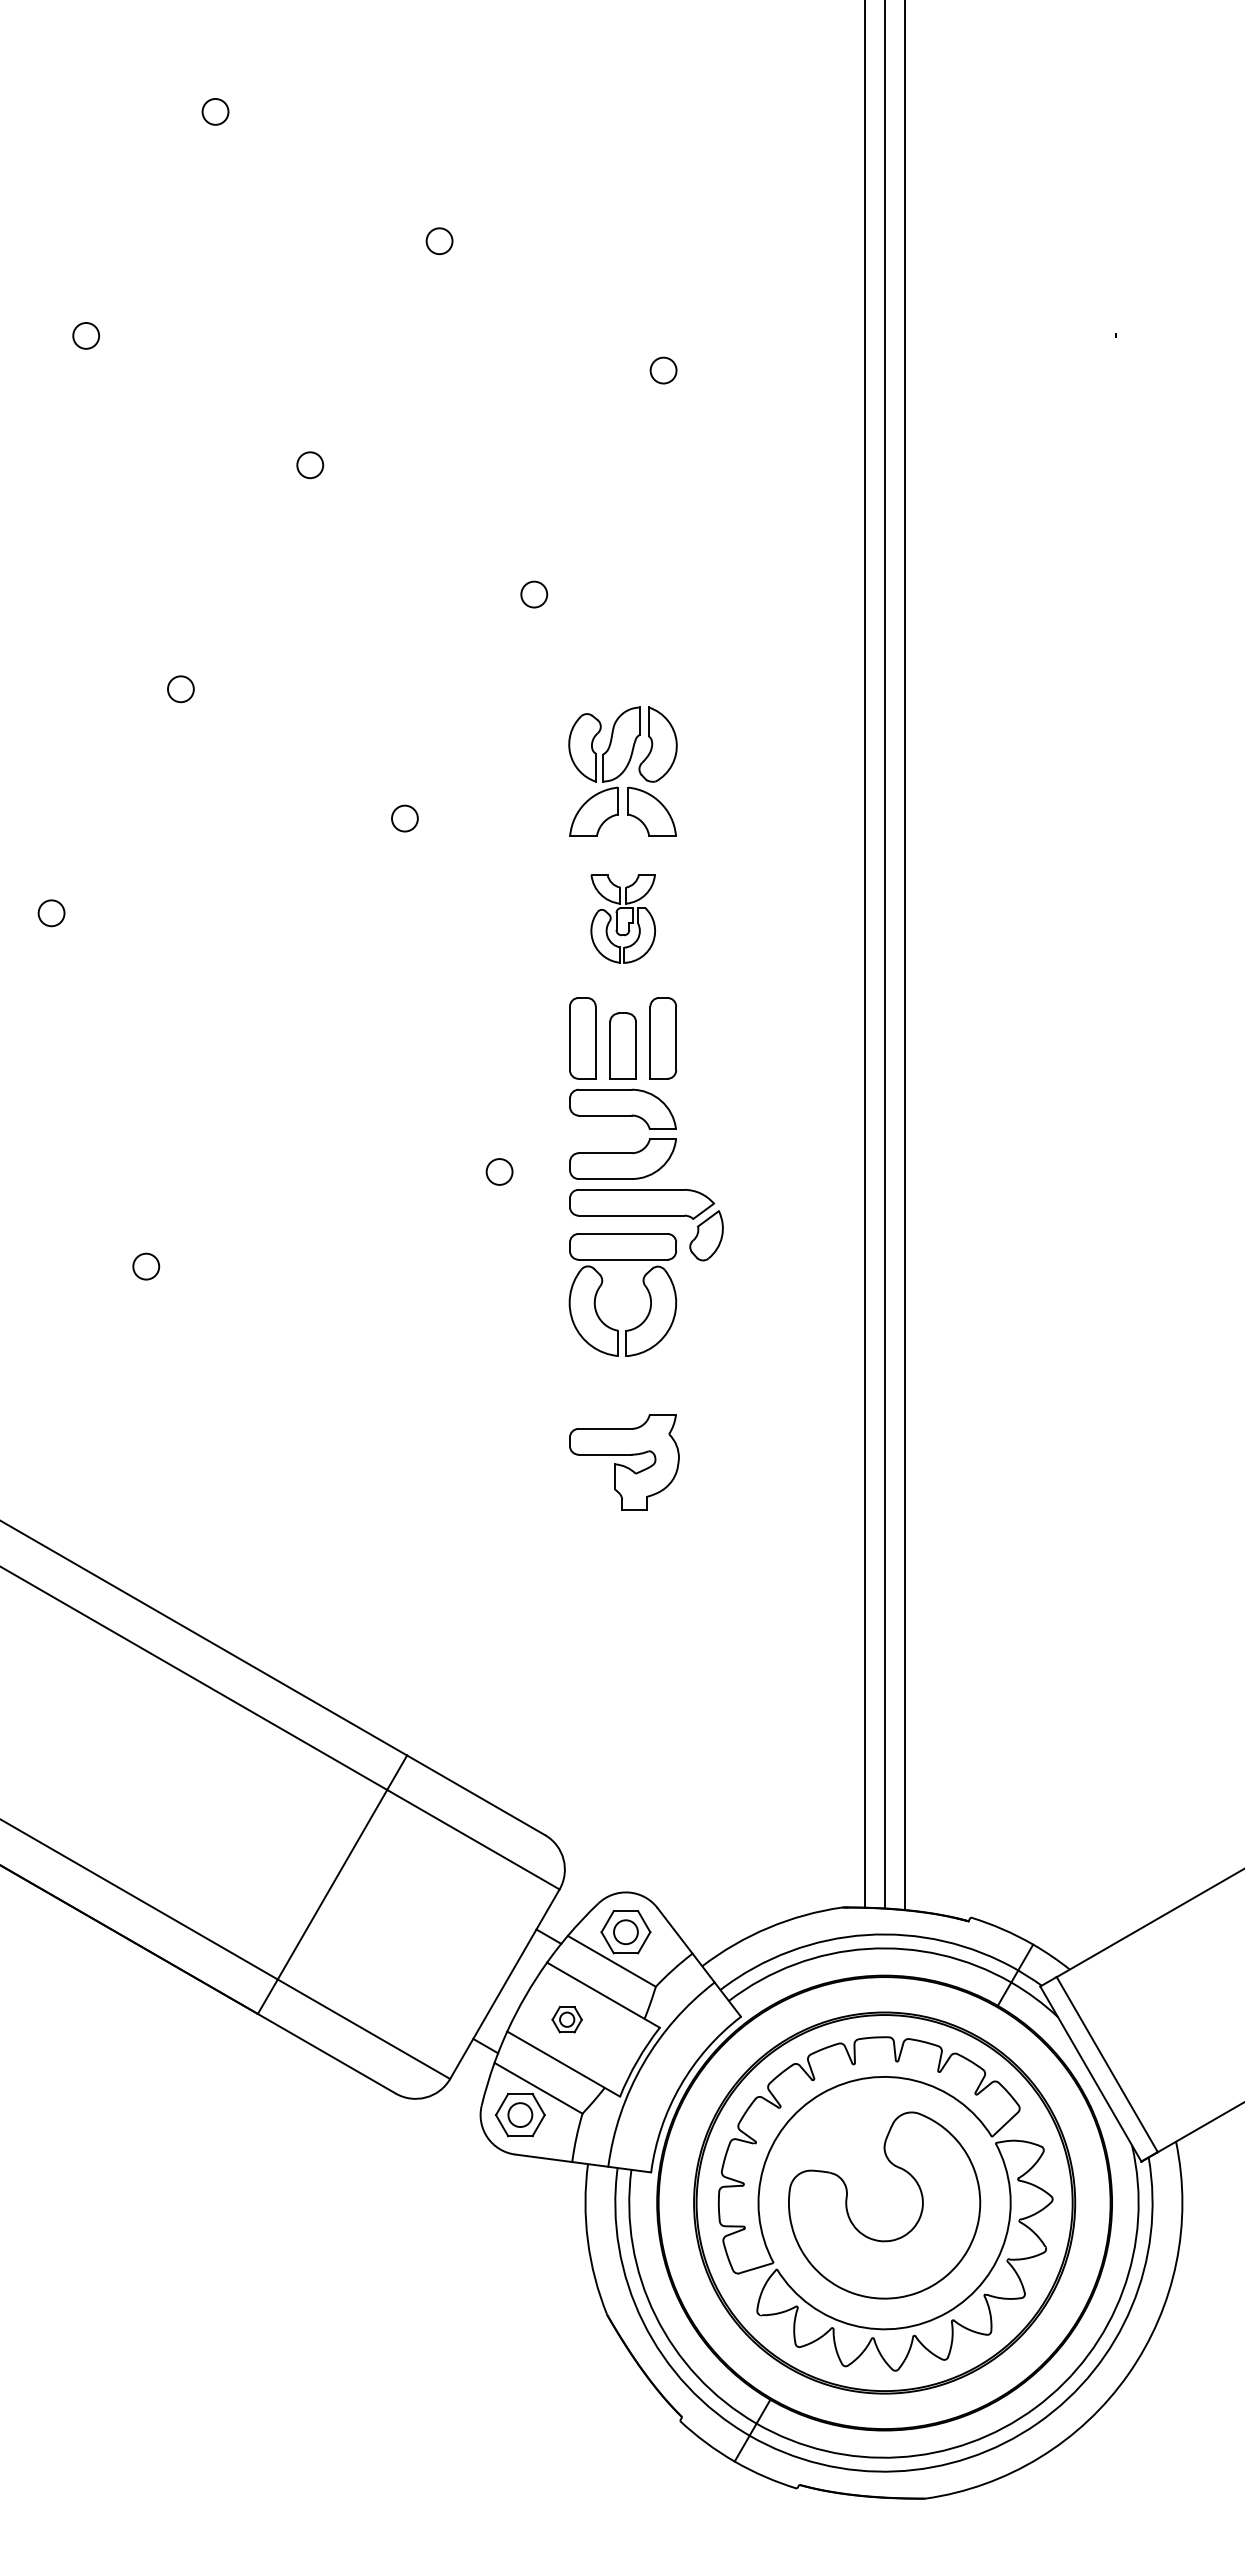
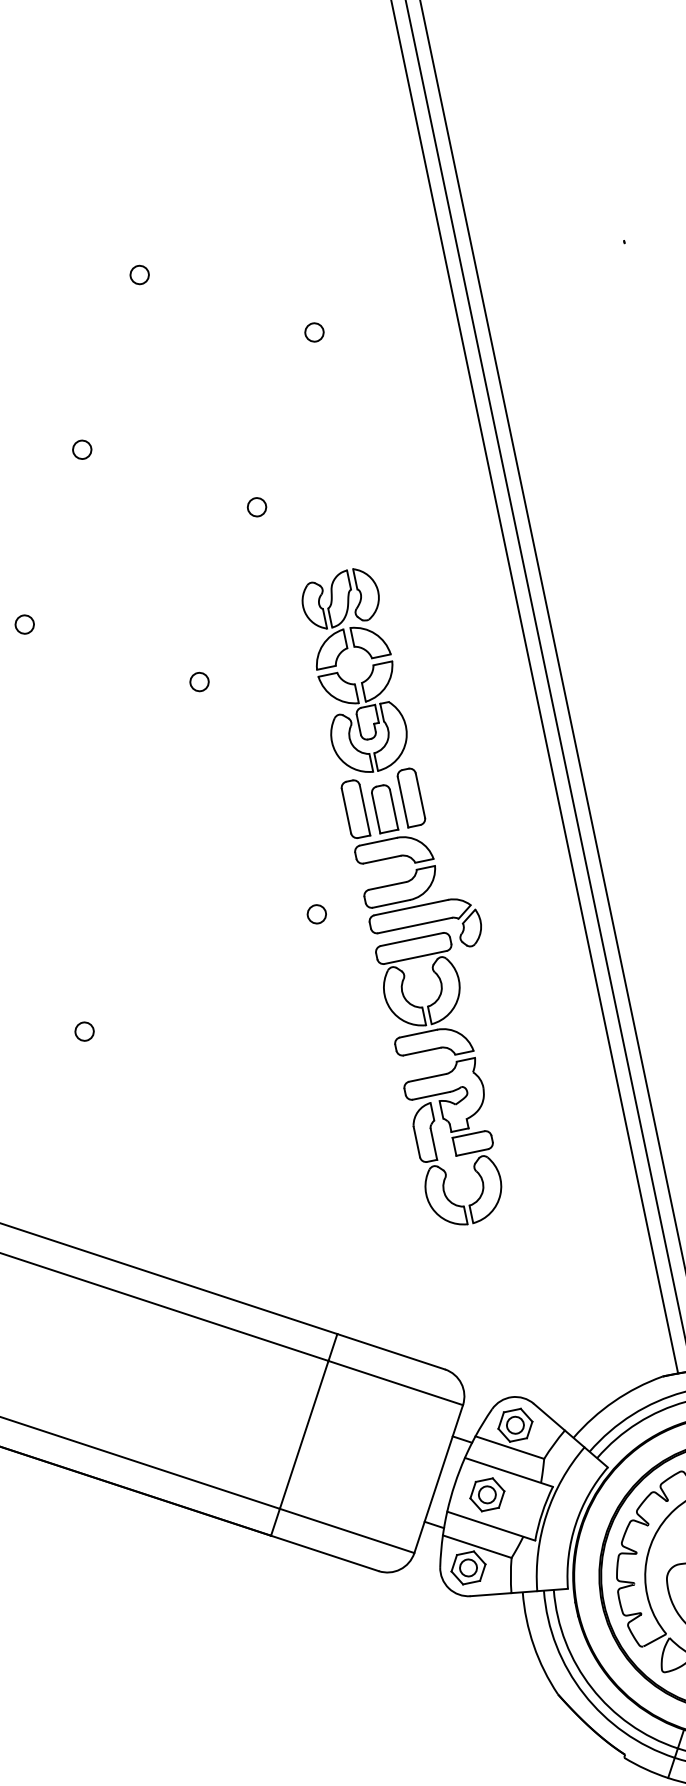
part: (623, 918) -> (366, 719), size x1.67
part: (622, 1384) -> (433, 1044), added
part: (622, 1544) -> (456, 1155), added
part: (566, 2019) -> (486, 1494), size x1.67

